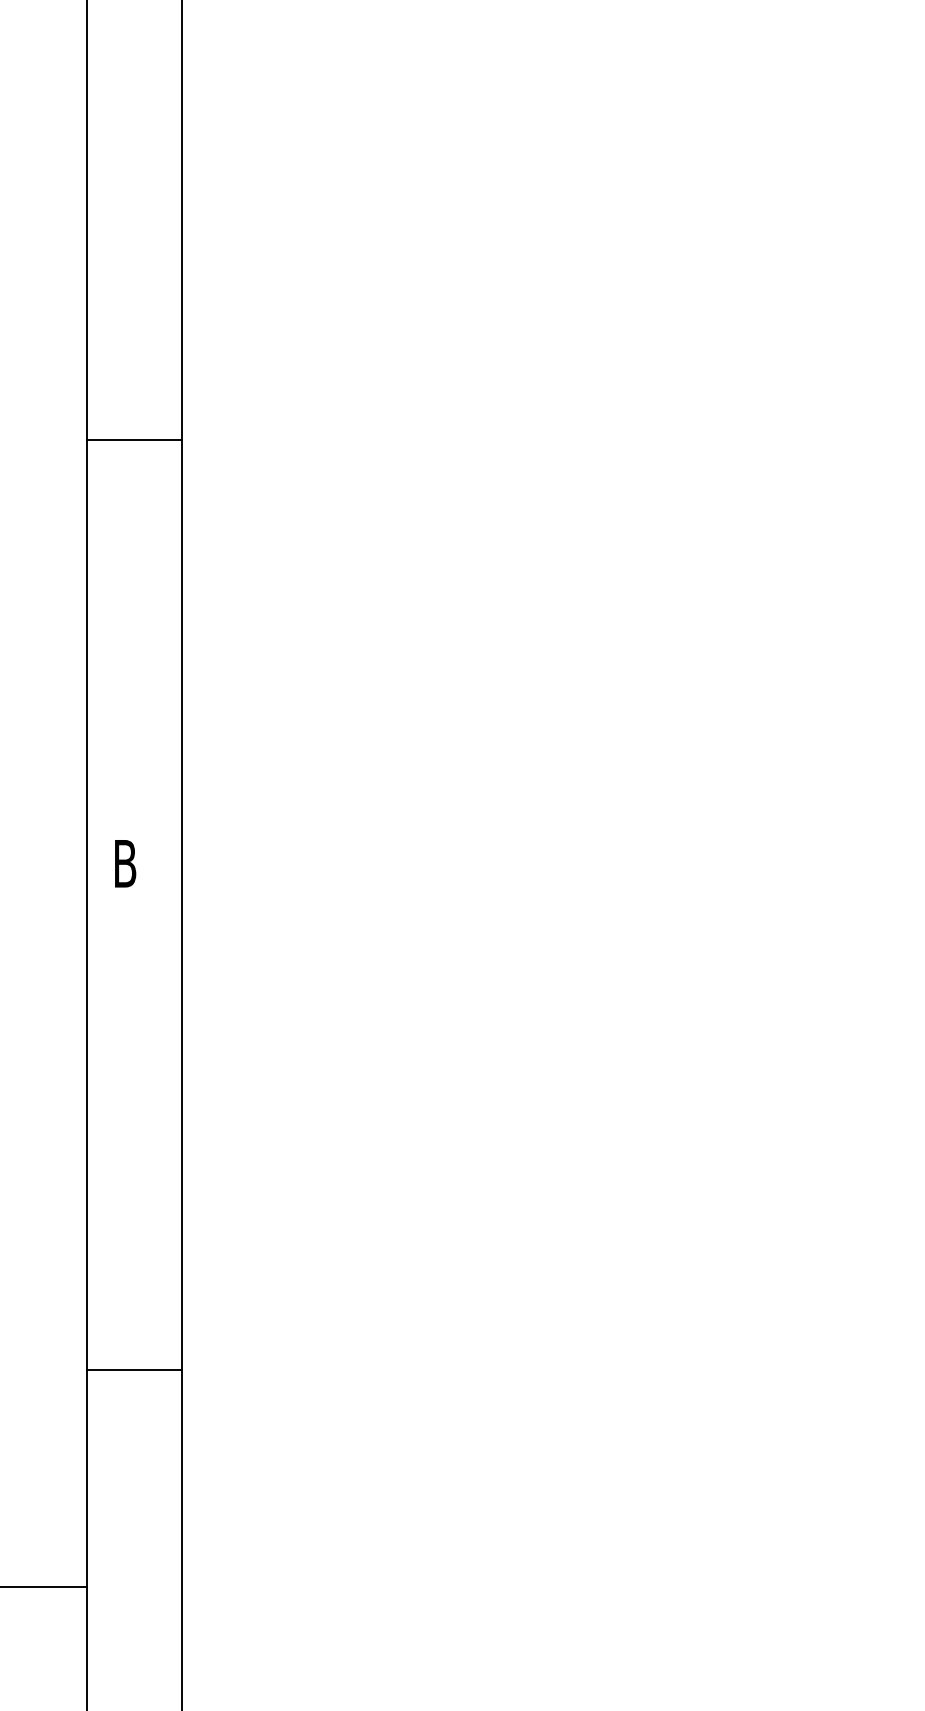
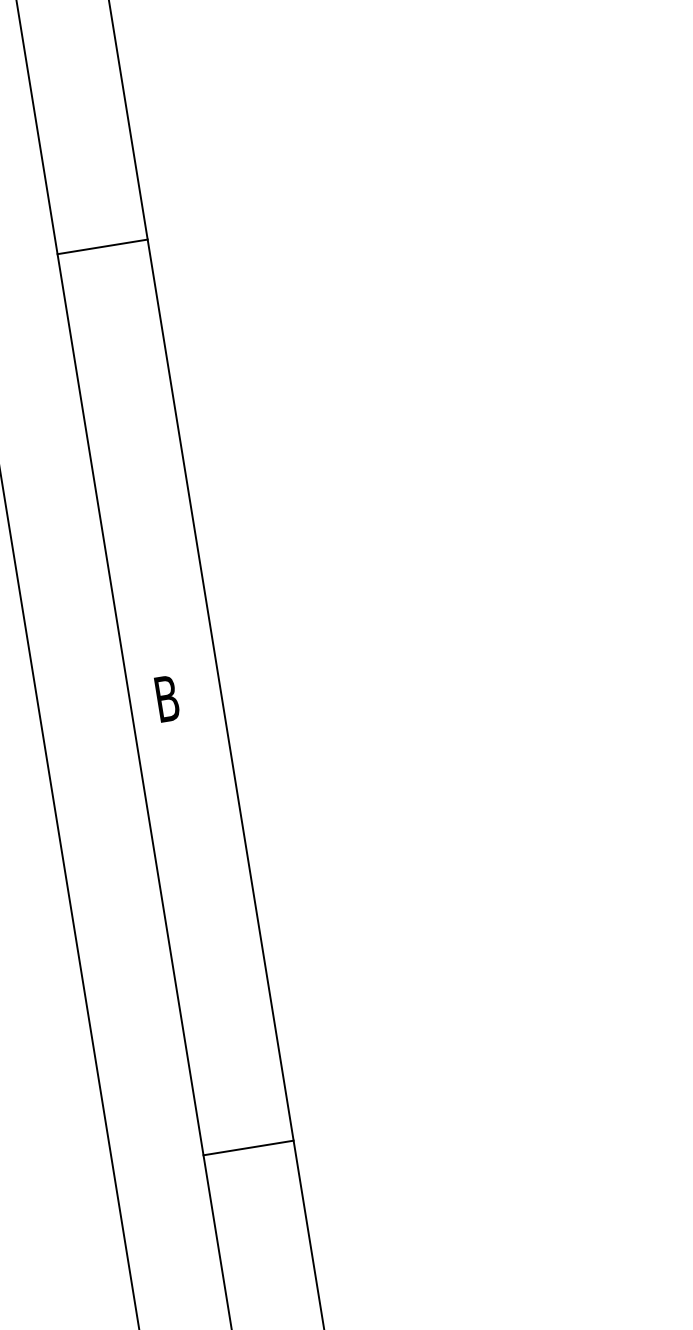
line: (133, 439) -> (101, 246), moved
line: (133, 1369) -> (247, 1148), moved

